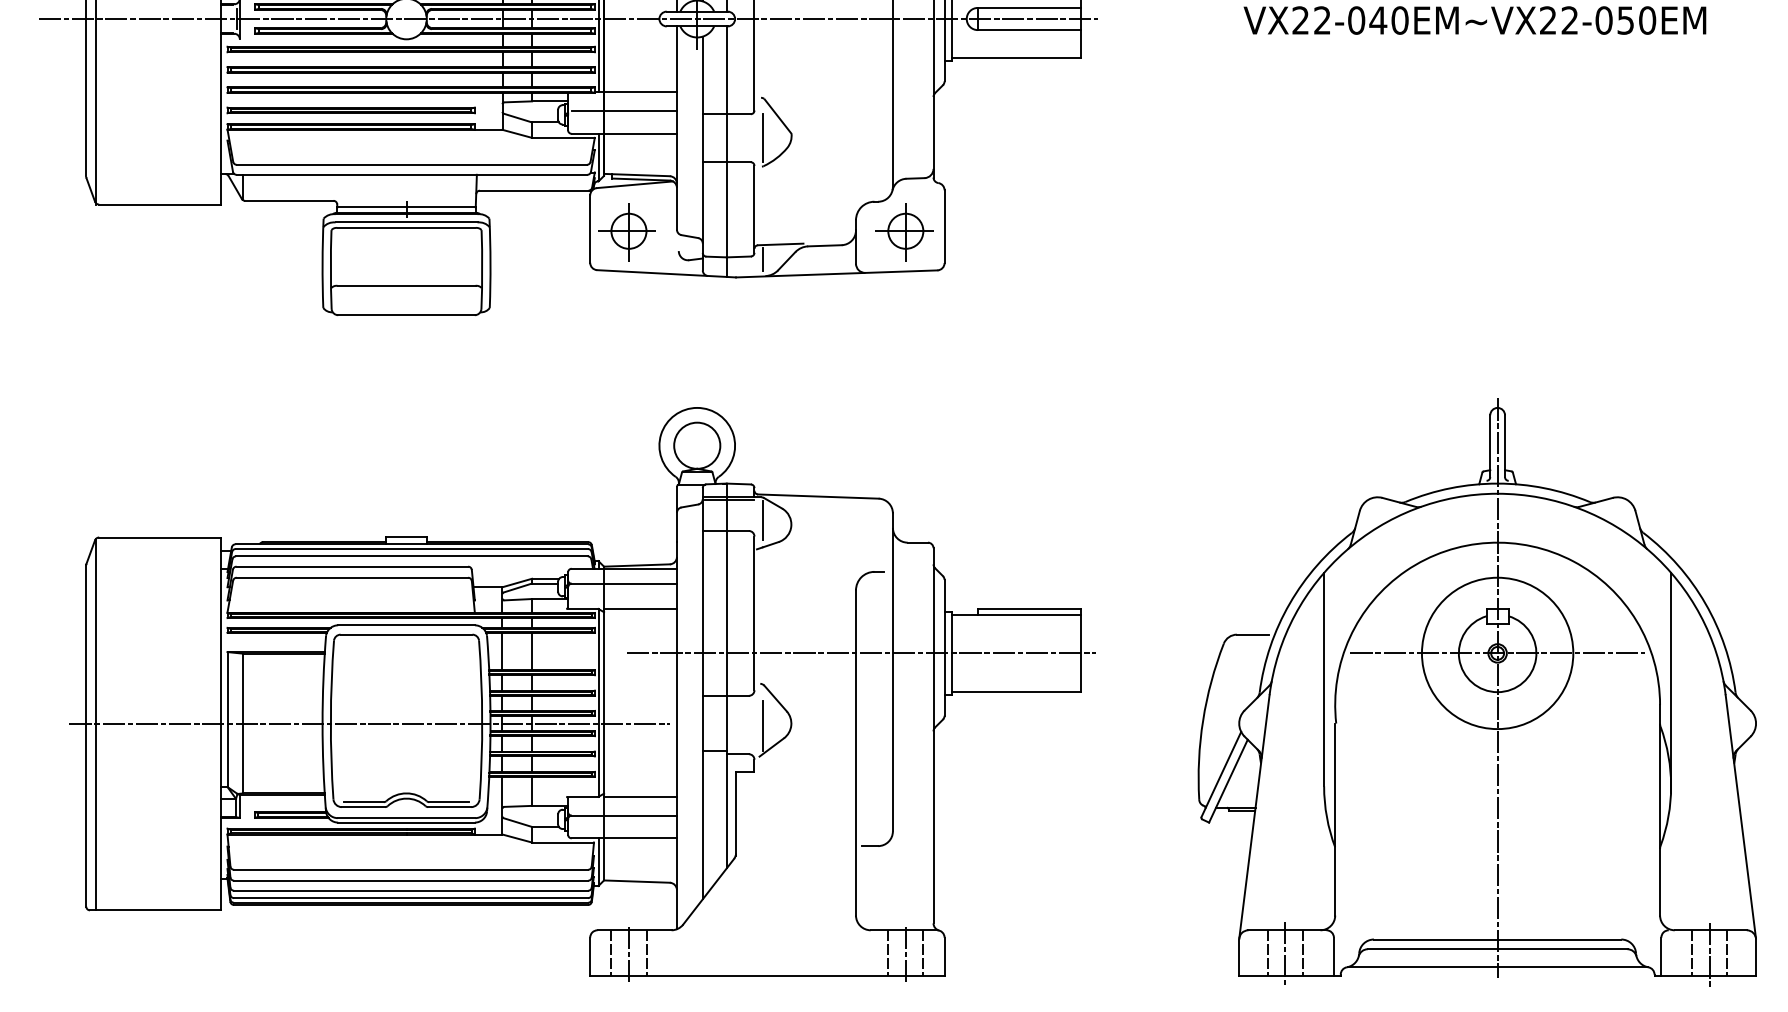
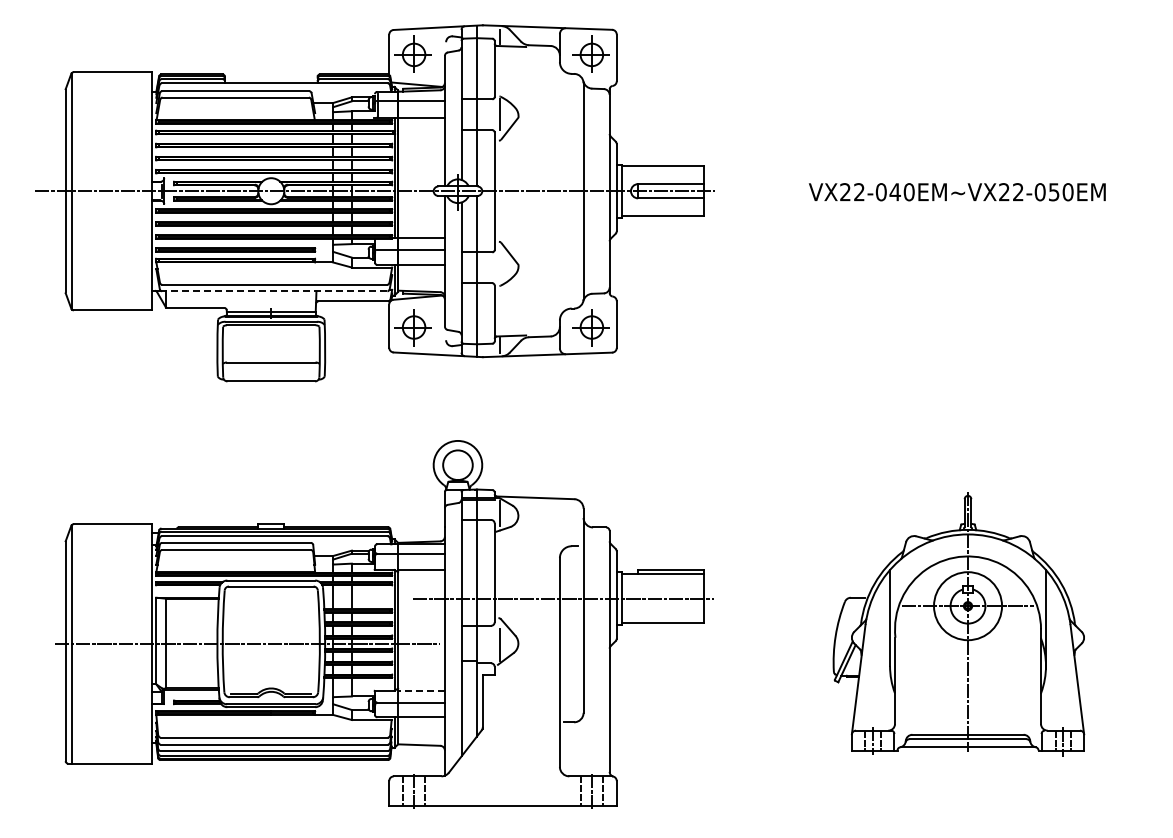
line: (763, 137) -> (500, 267), removed
line: (411, 175) -> (274, 291), solid -> dashed
part: (1476, 692) -> (958, 623), size x0.7
line: (640, 796) -> (421, 690), solid -> dashed

